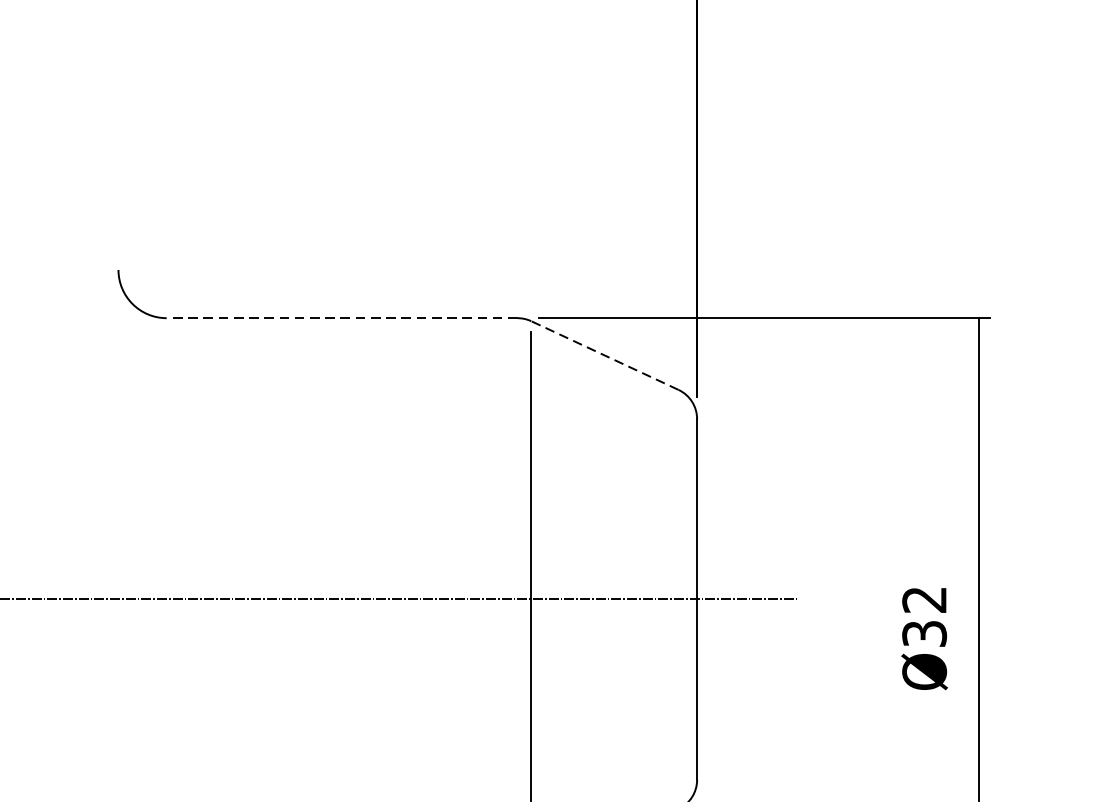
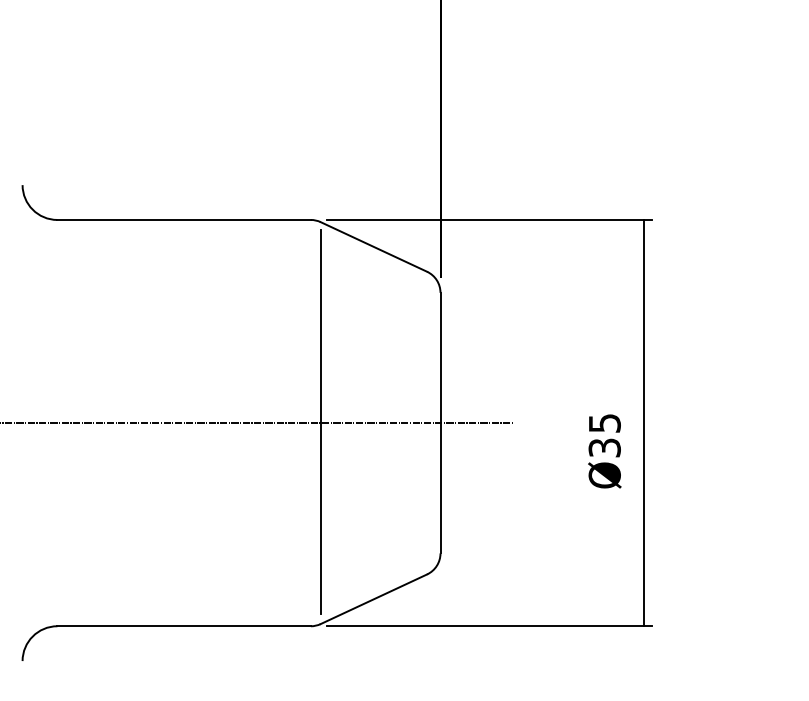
line: (342, 317) -> (184, 219), dashed -> solid
line: (604, 354) -> (373, 246), dashed -> solid
text: (924, 600) -> (604, 423), Ø32 -> Ø35

